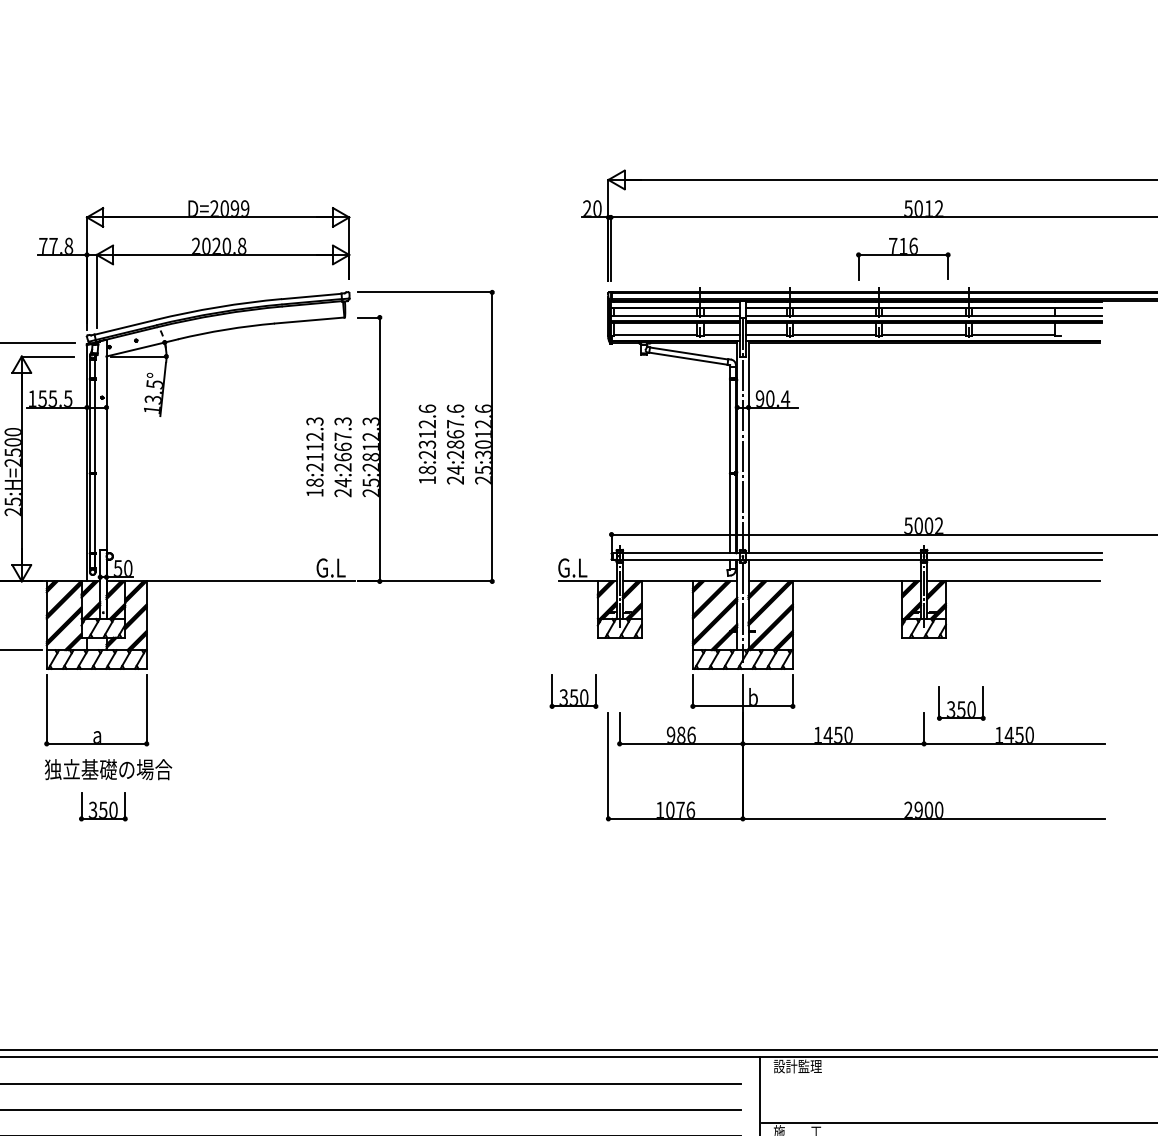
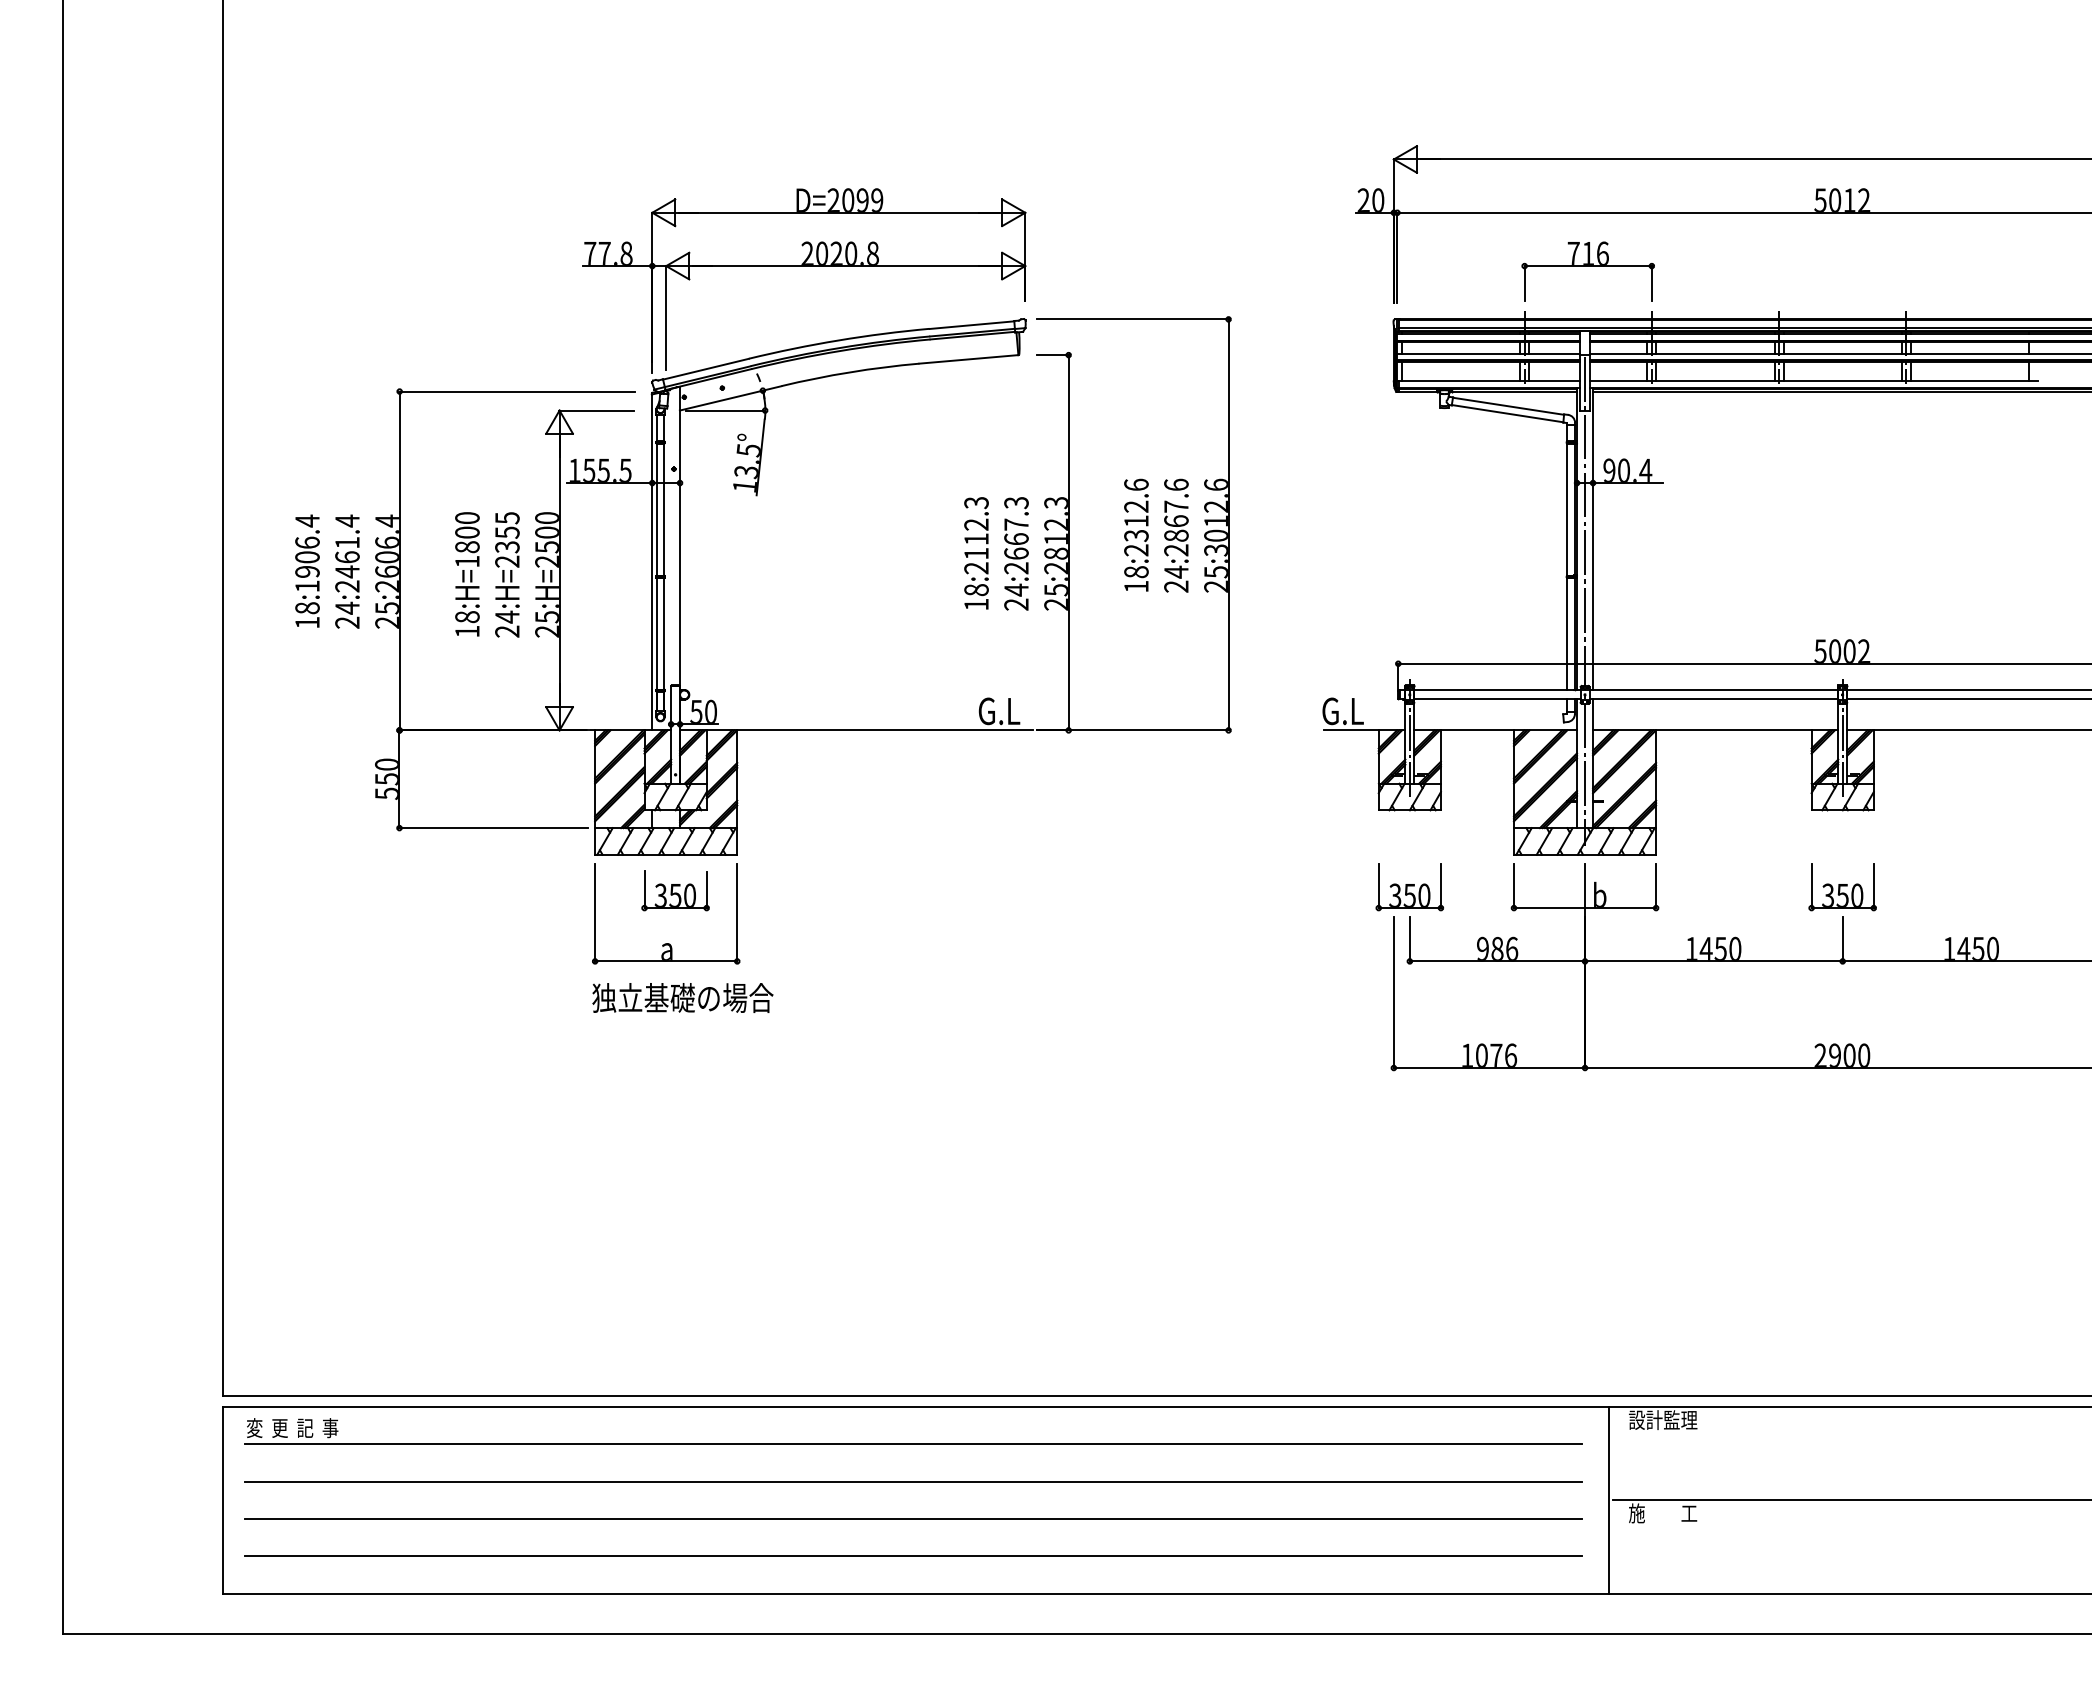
part: (902, 258) -> (1587, 271), moved
part: (573, 691) -> (1409, 887), moved
part: (961, 703) -> (1842, 887), moved
part: (103, 806) -> (675, 890), moved

